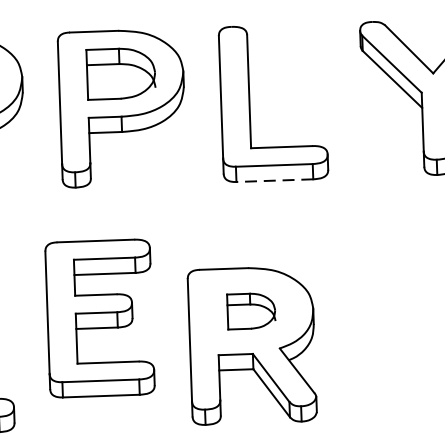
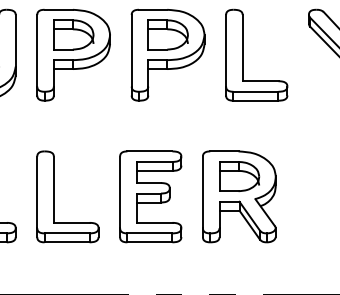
line: (274, 180) -> (255, 100), dashed -> solid
part: (251, 310) -> (239, 176), size x1.43
part: (99, 317) -> (150, 196), moved

